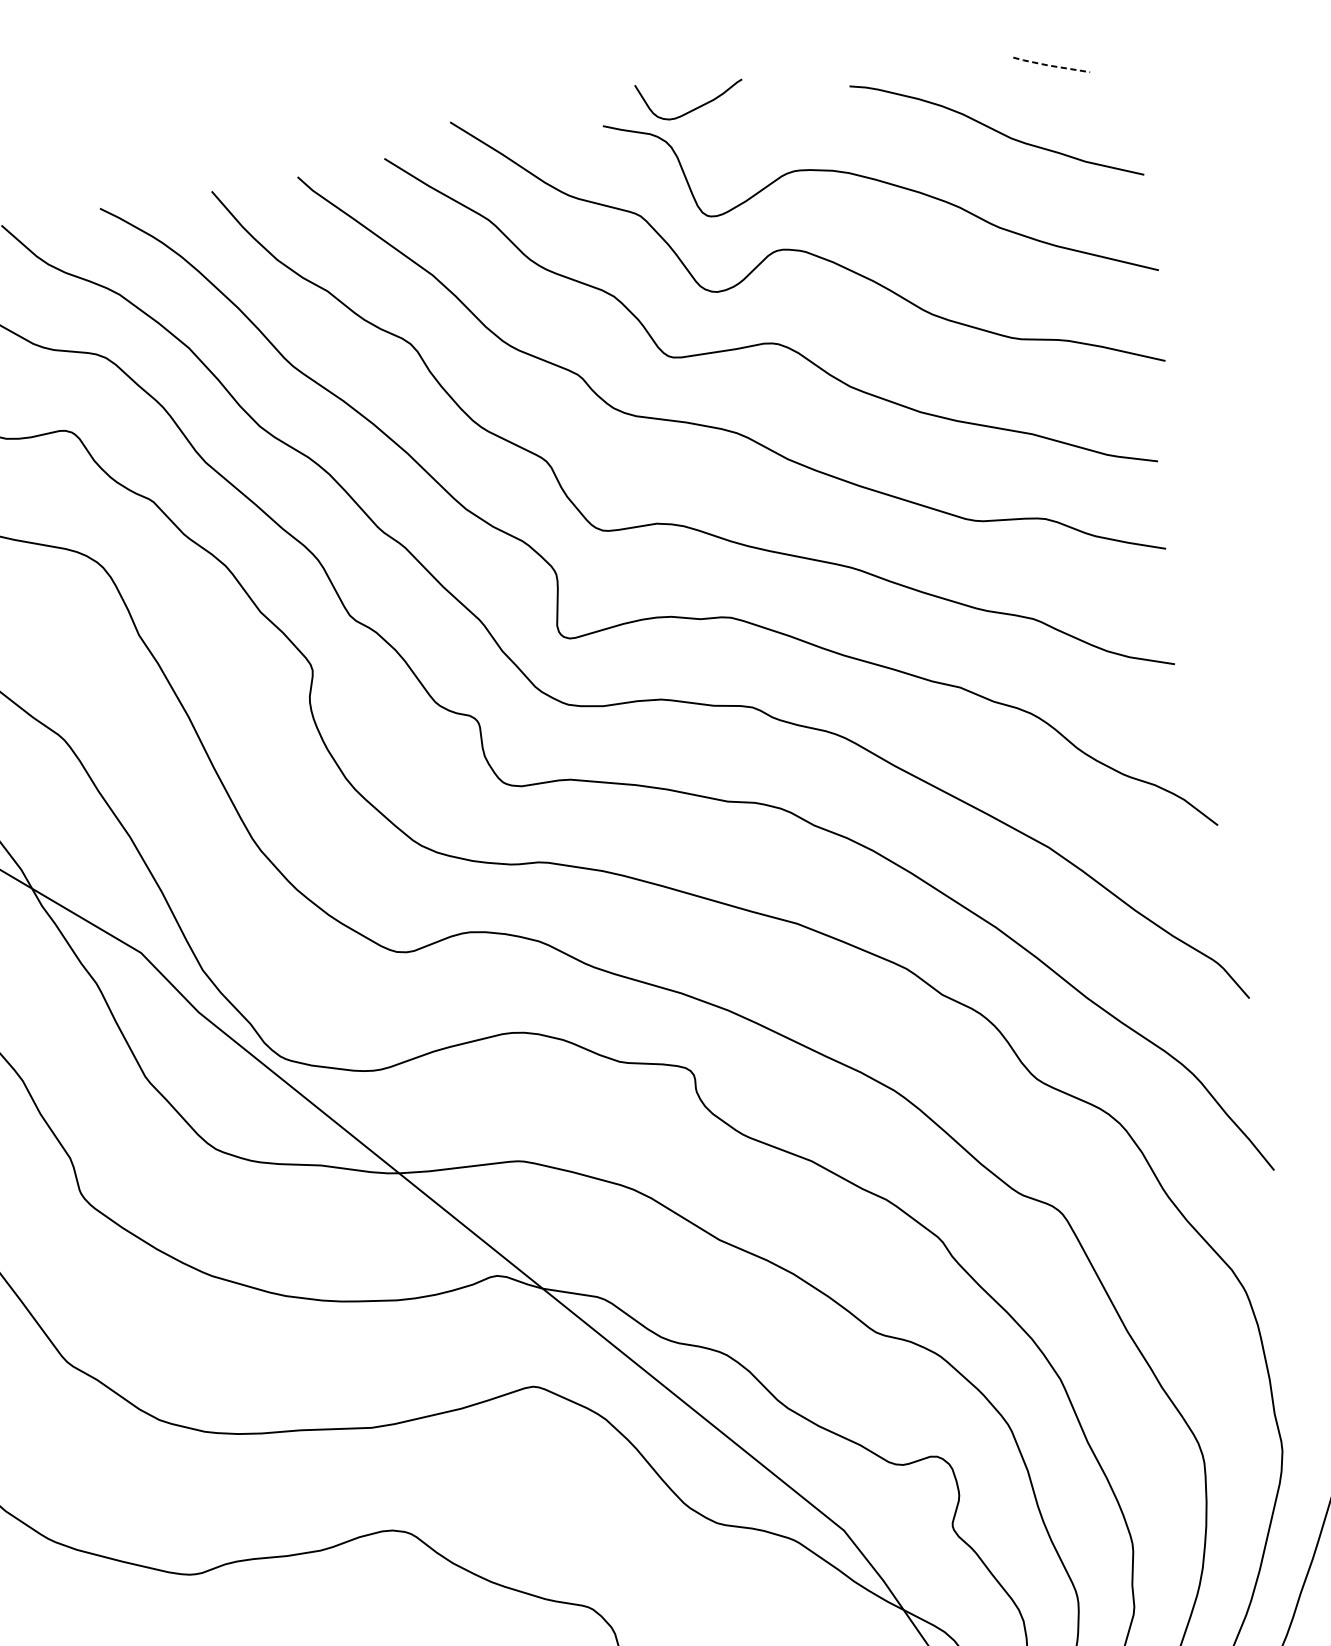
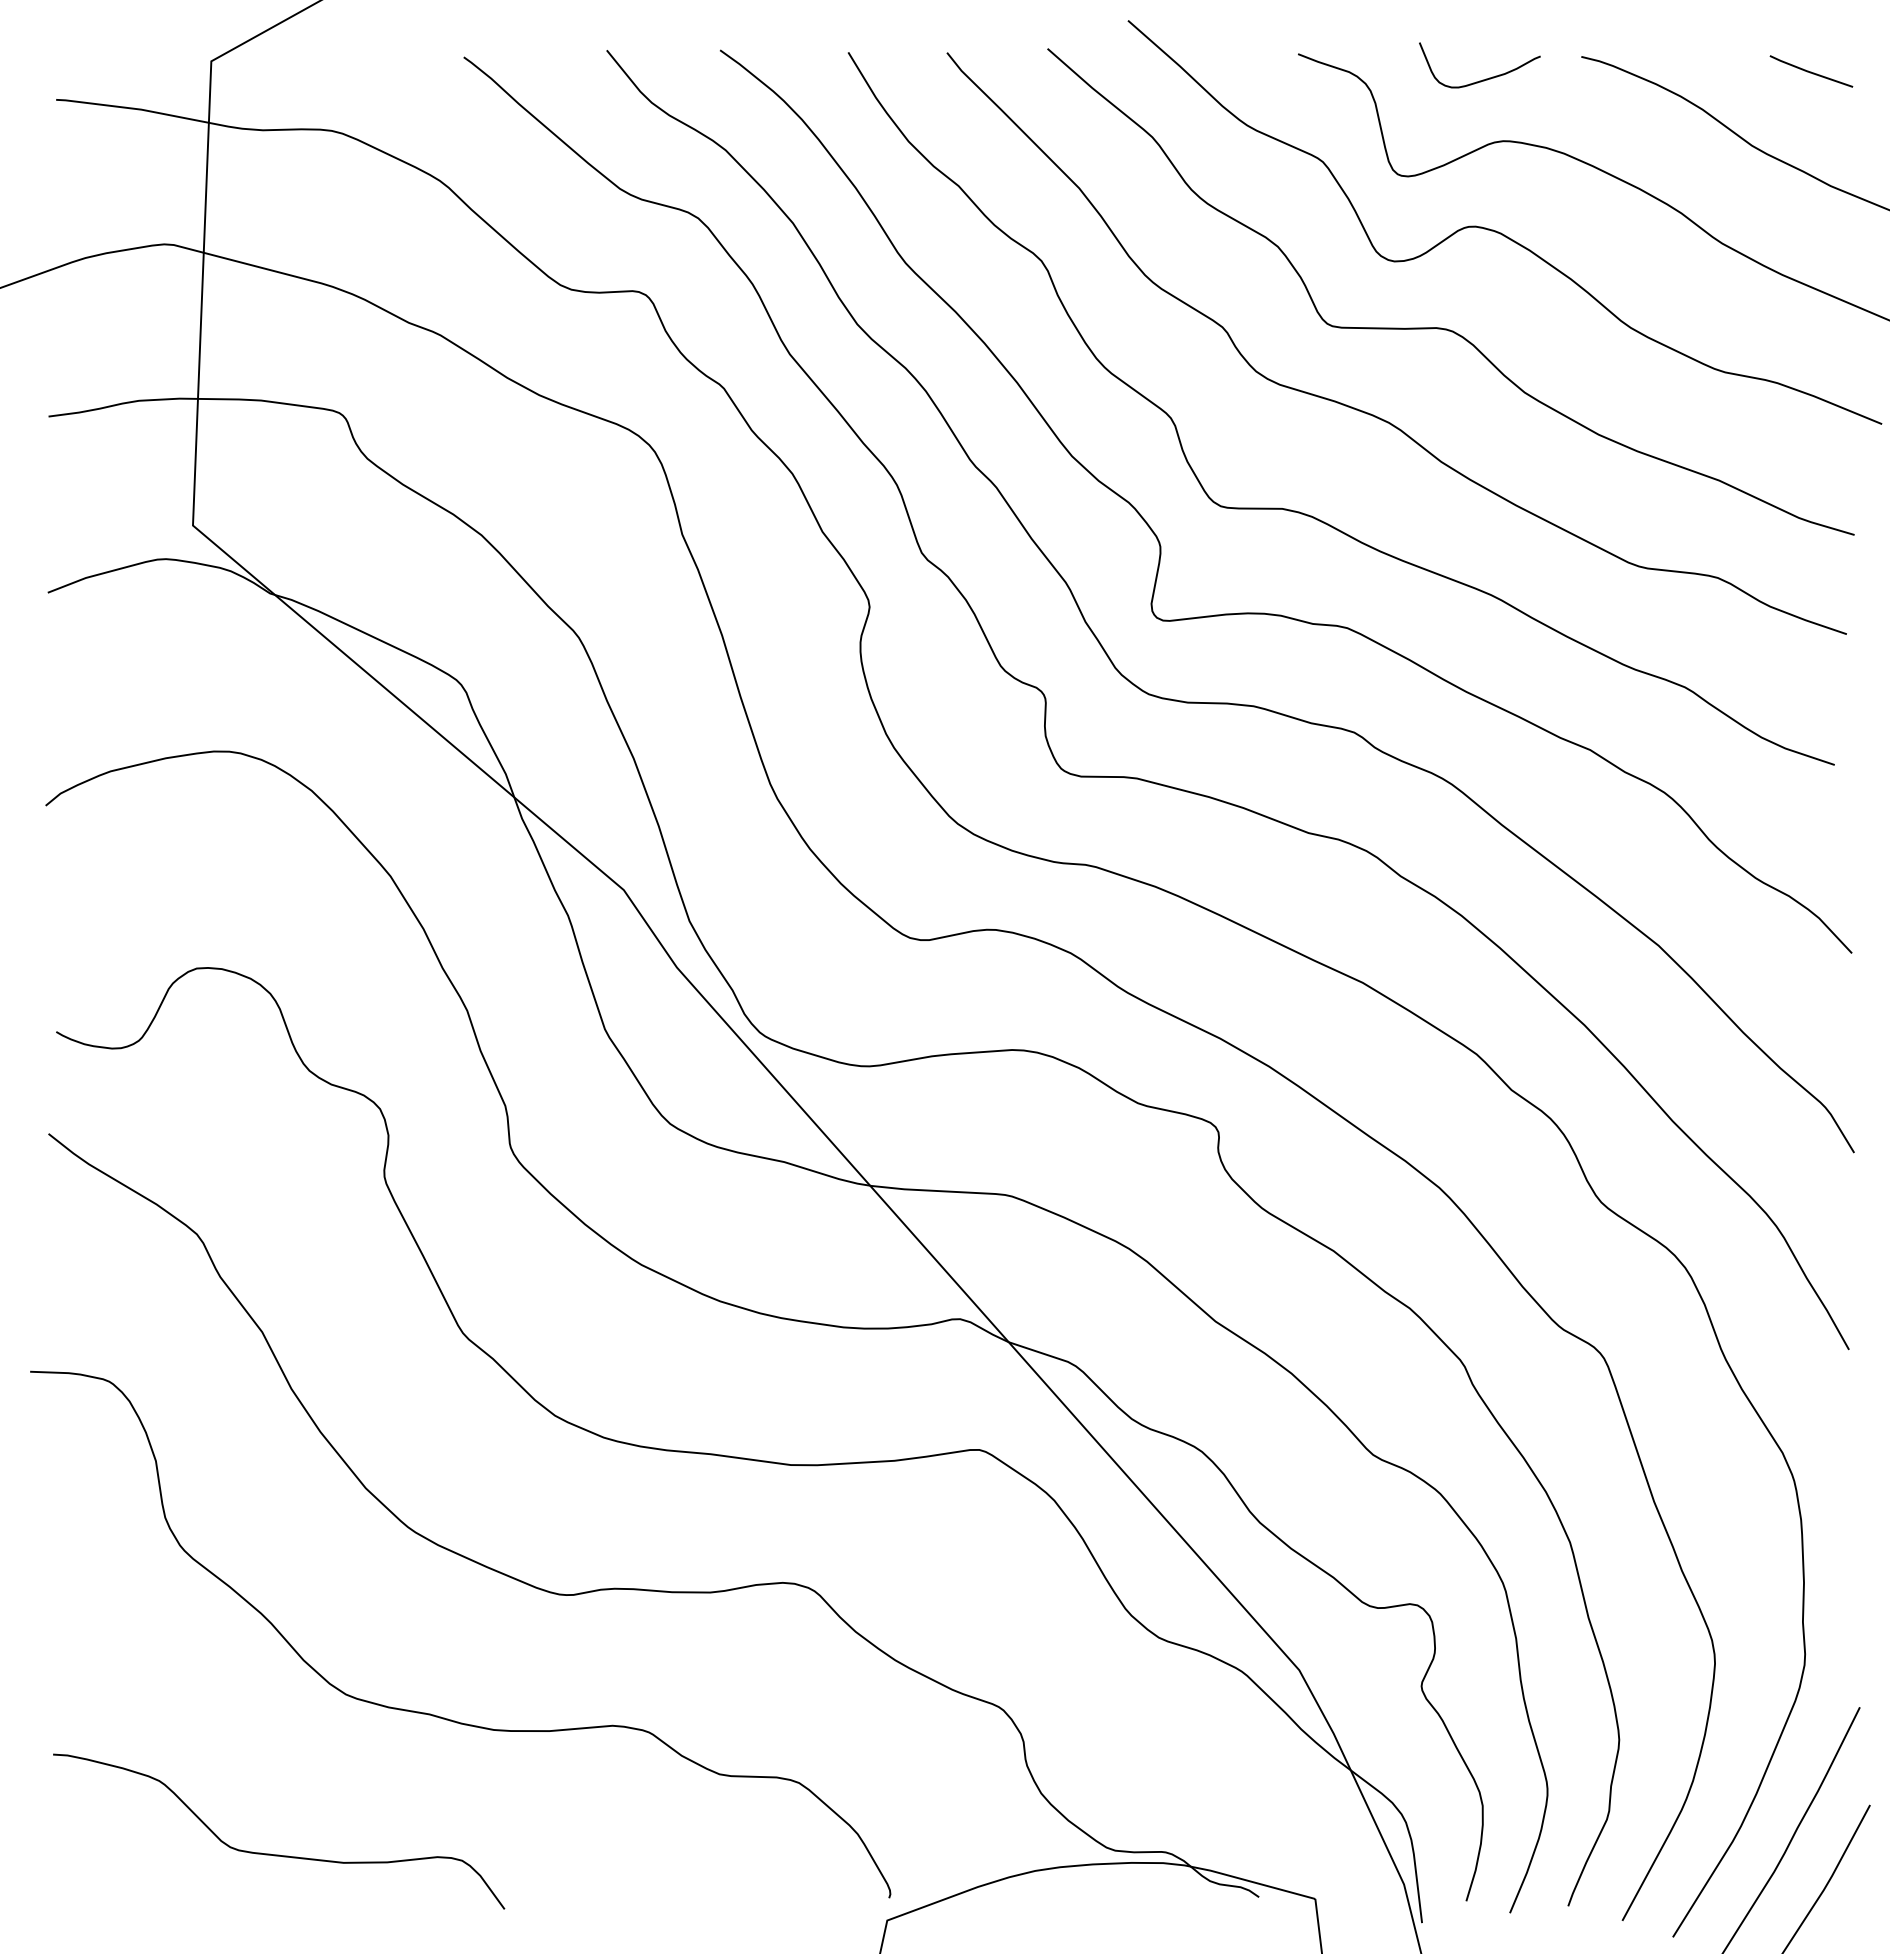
line: (1050, 66) -> (1809, 72), dashed -> solid
curve: (695, 108) -> (1482, 79), moved

